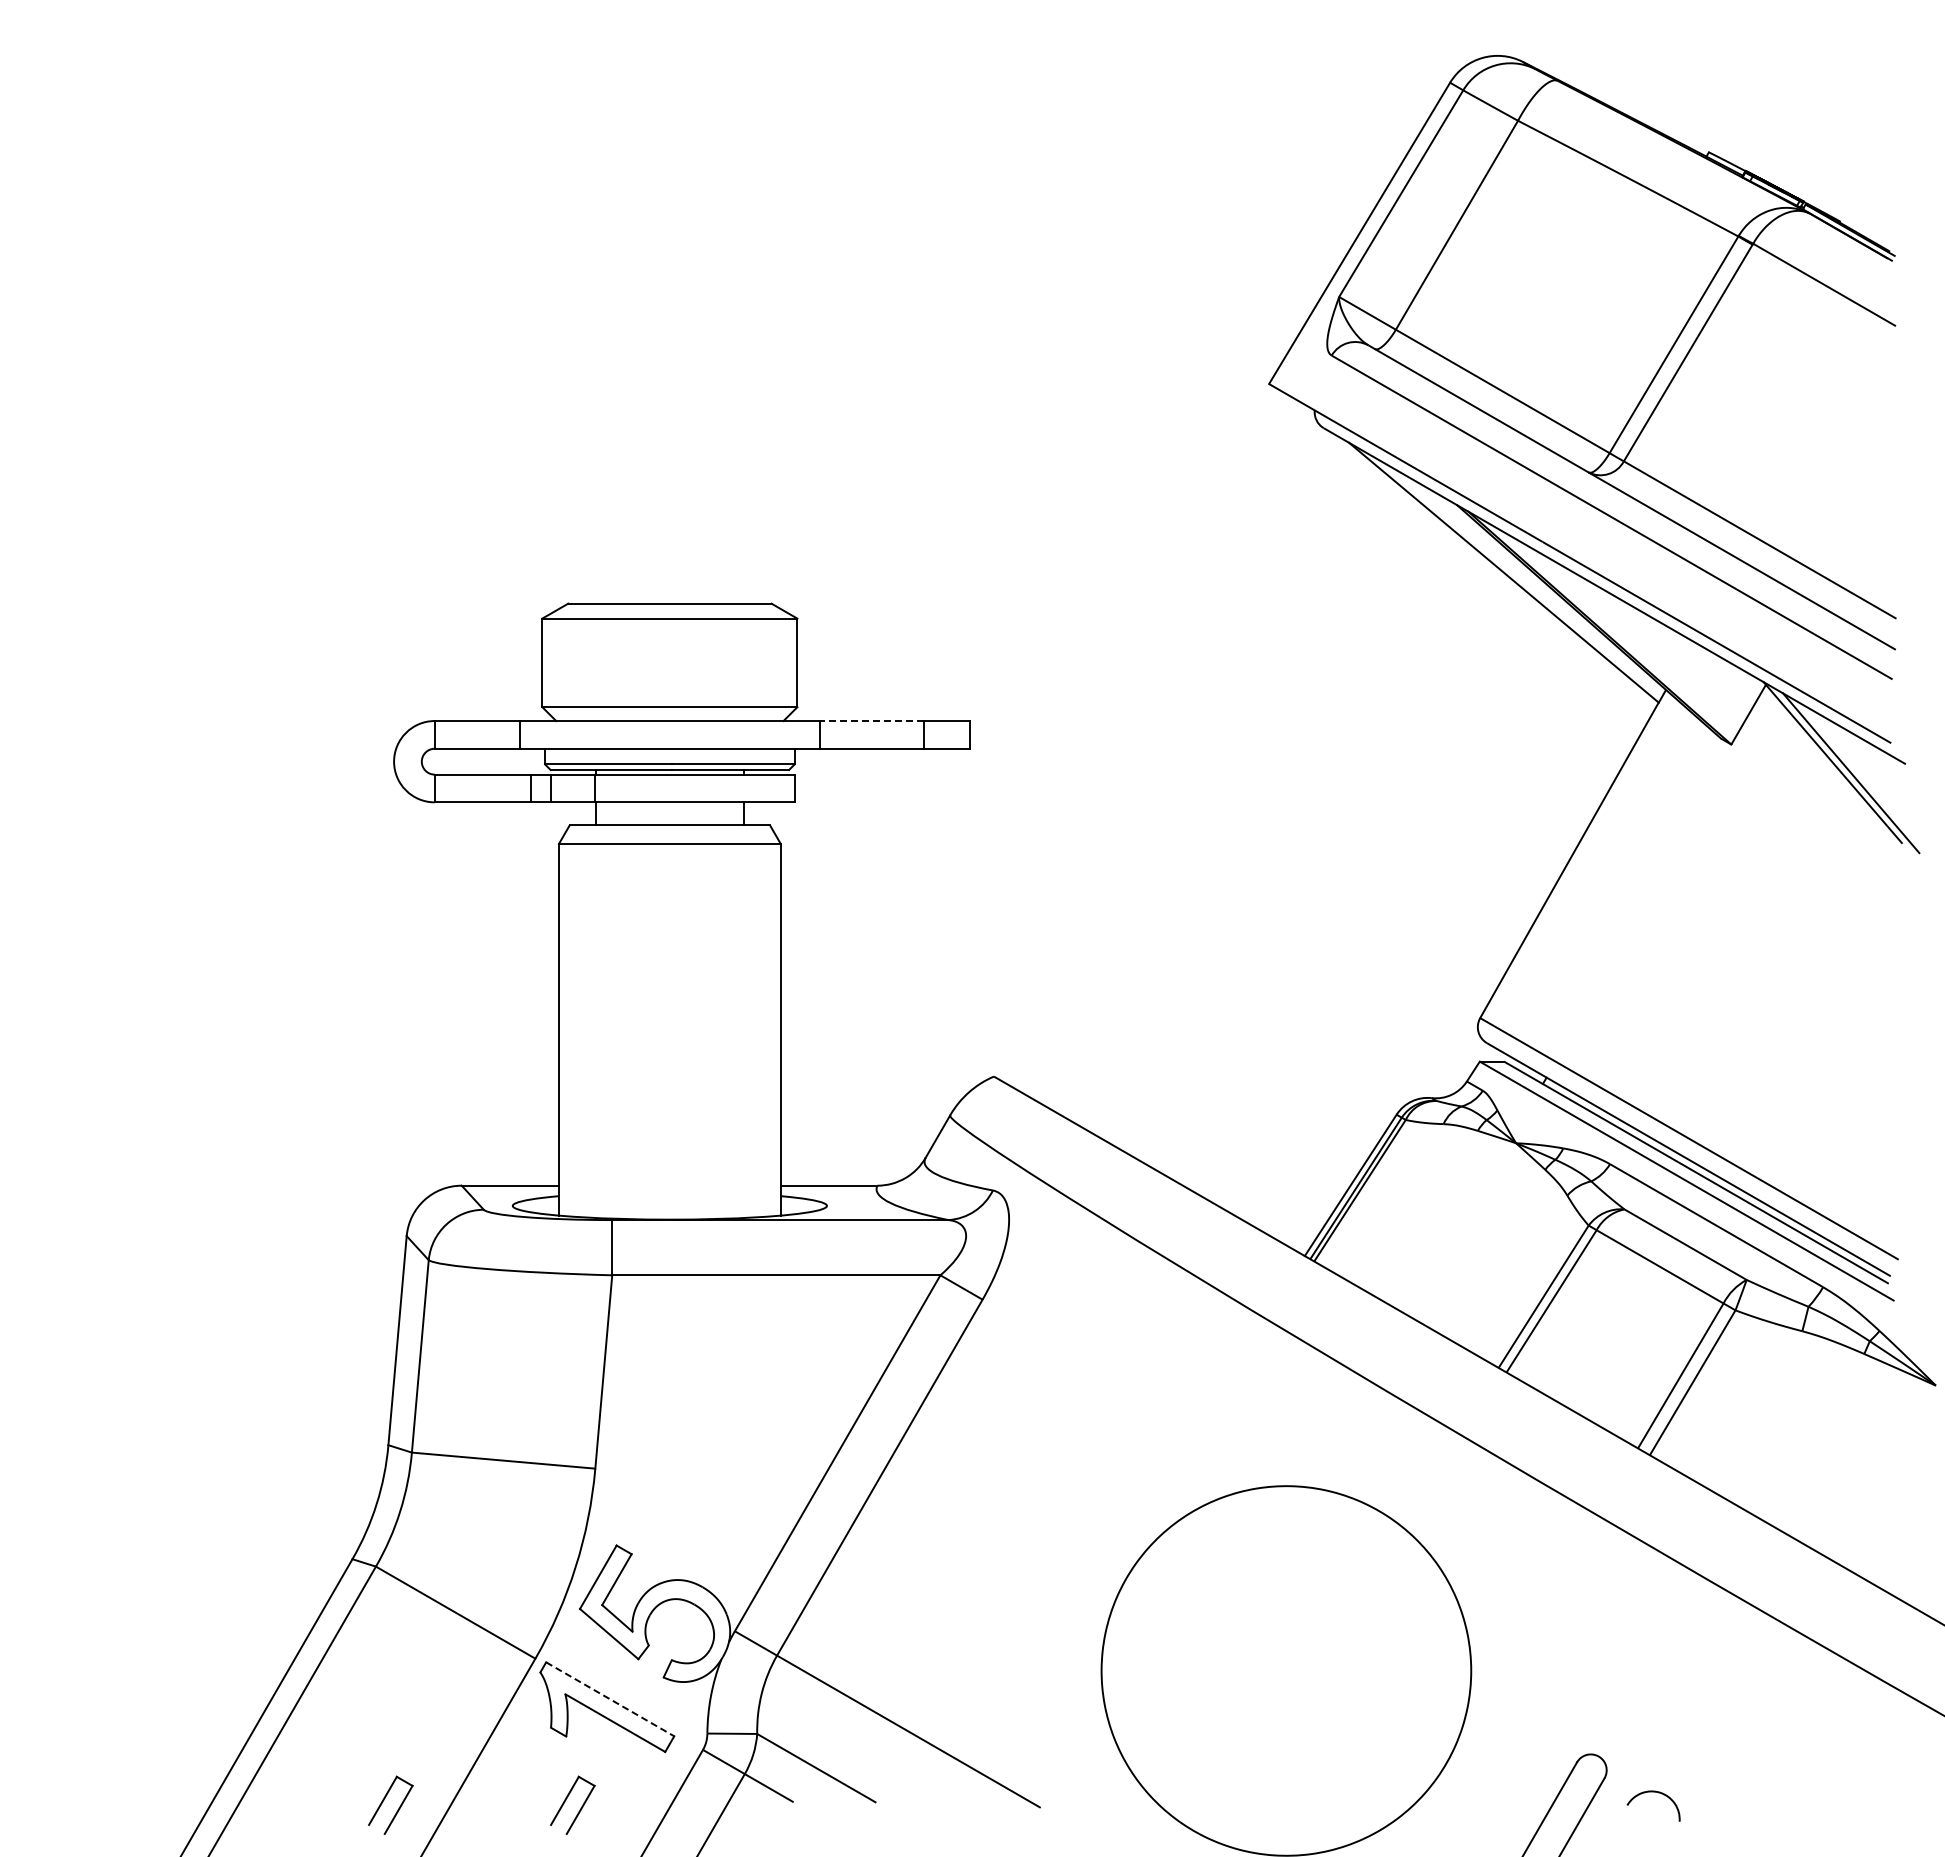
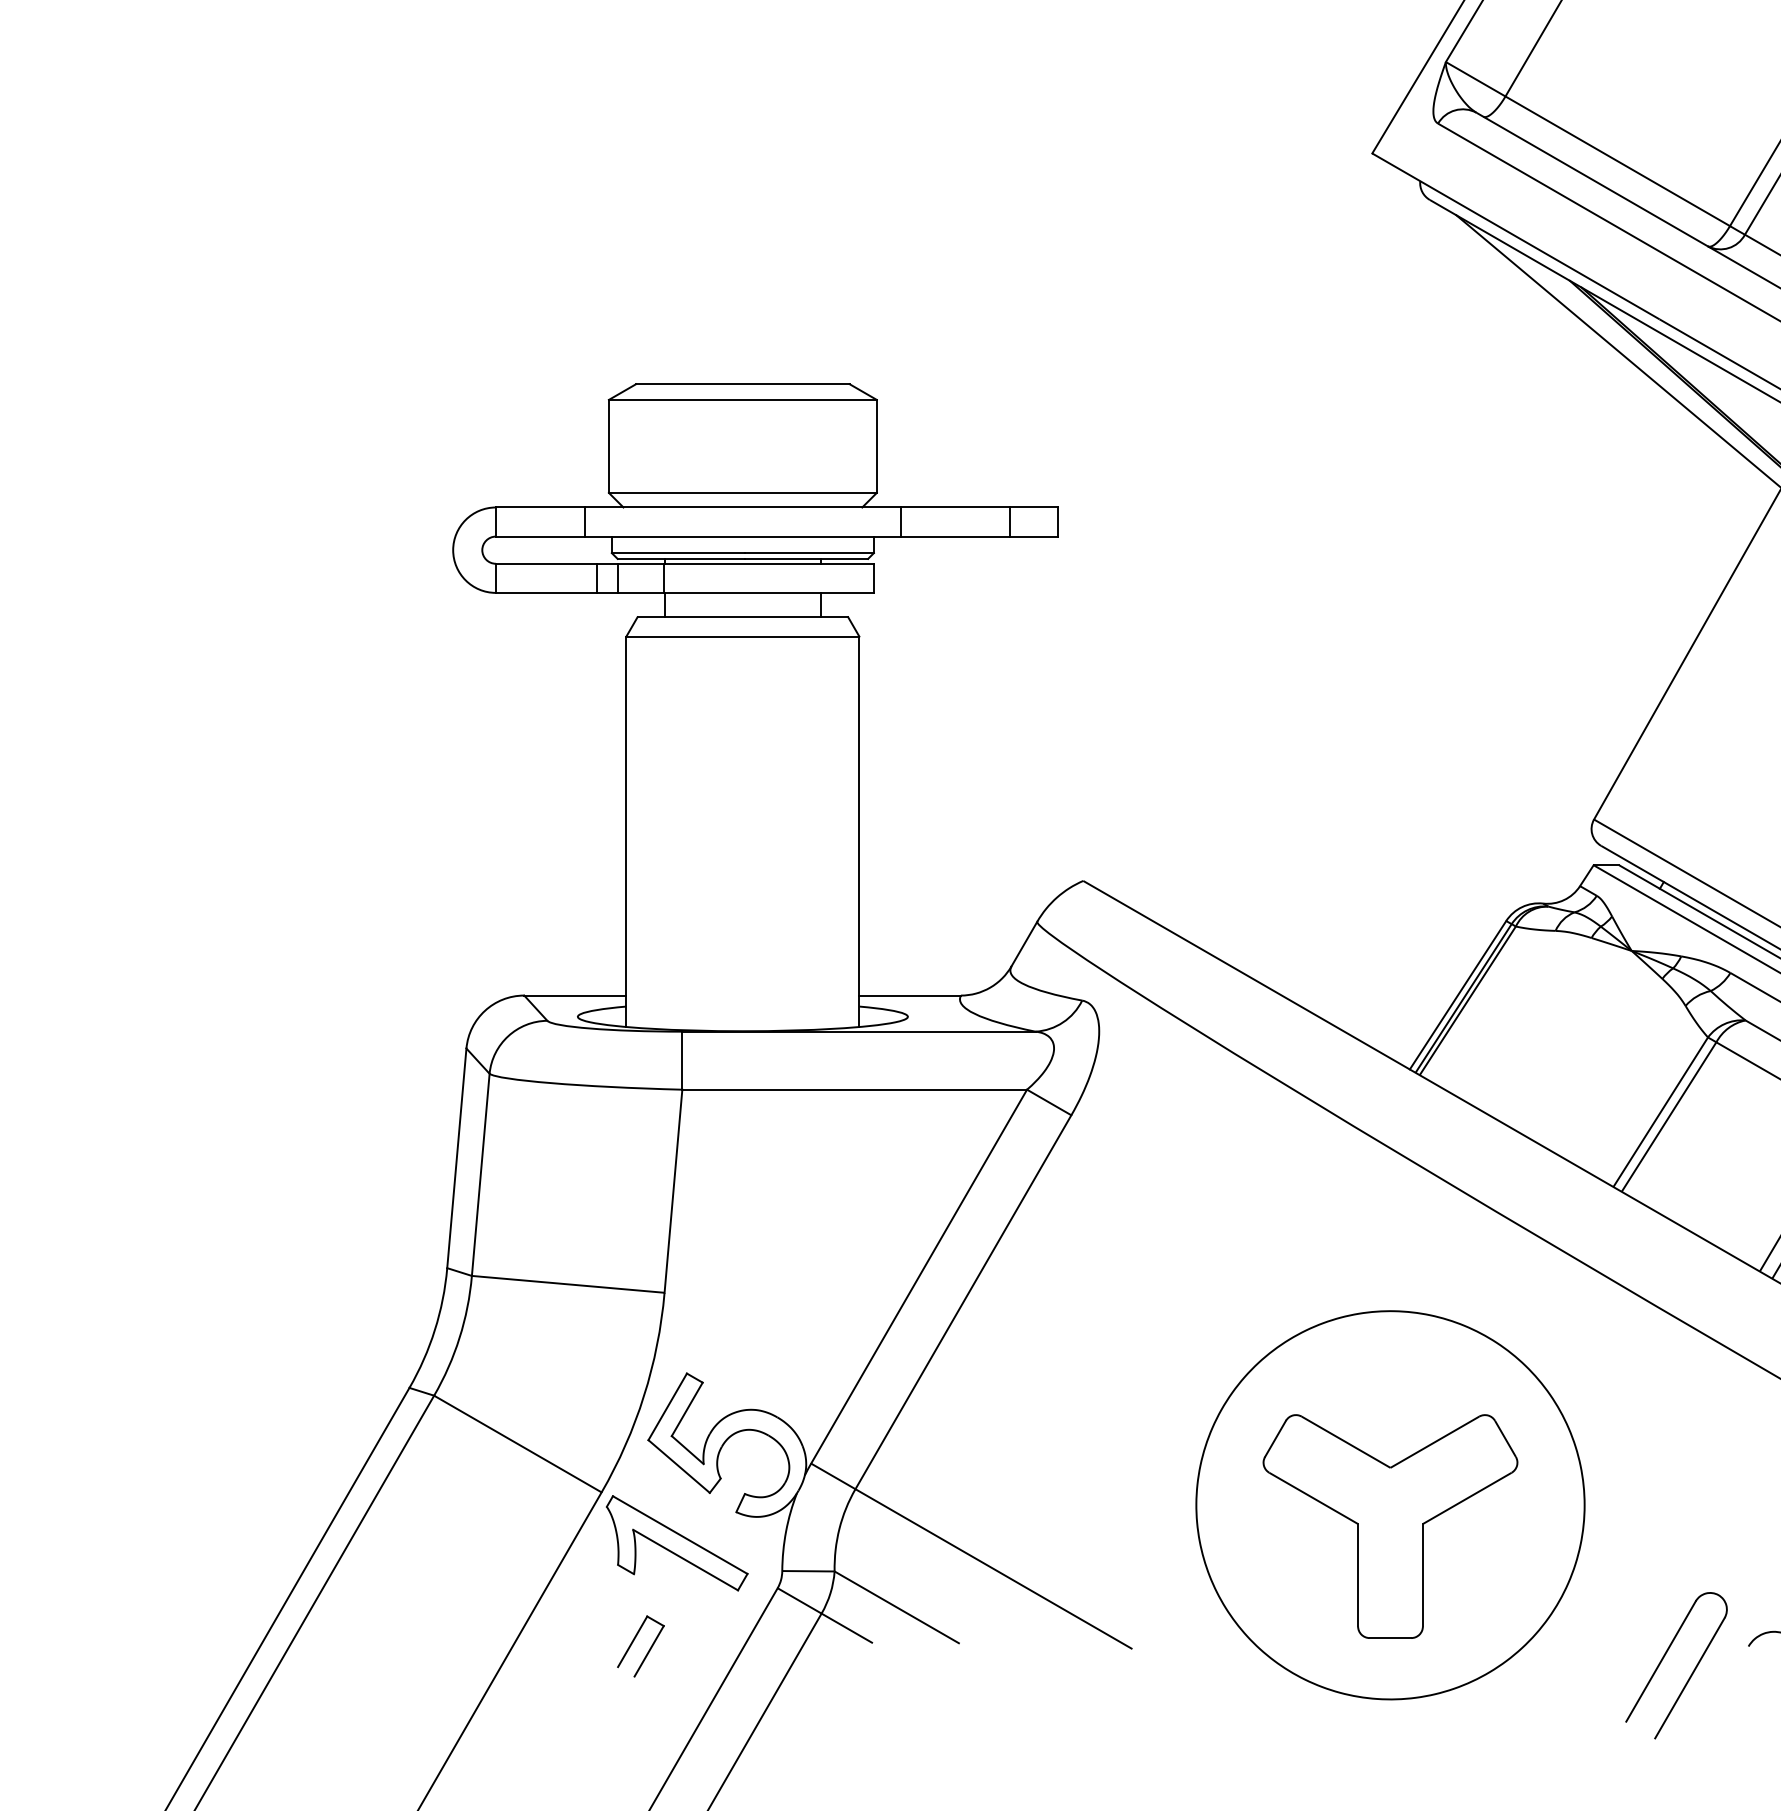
line: (872, 721) -> (955, 507), dashed -> solid
part: (1286, 1691) -> (1390, 1526), added
line: (610, 1699) -> (680, 1535), dashed -> solid
part: (384, 1800) -> (443, 1641), removed

